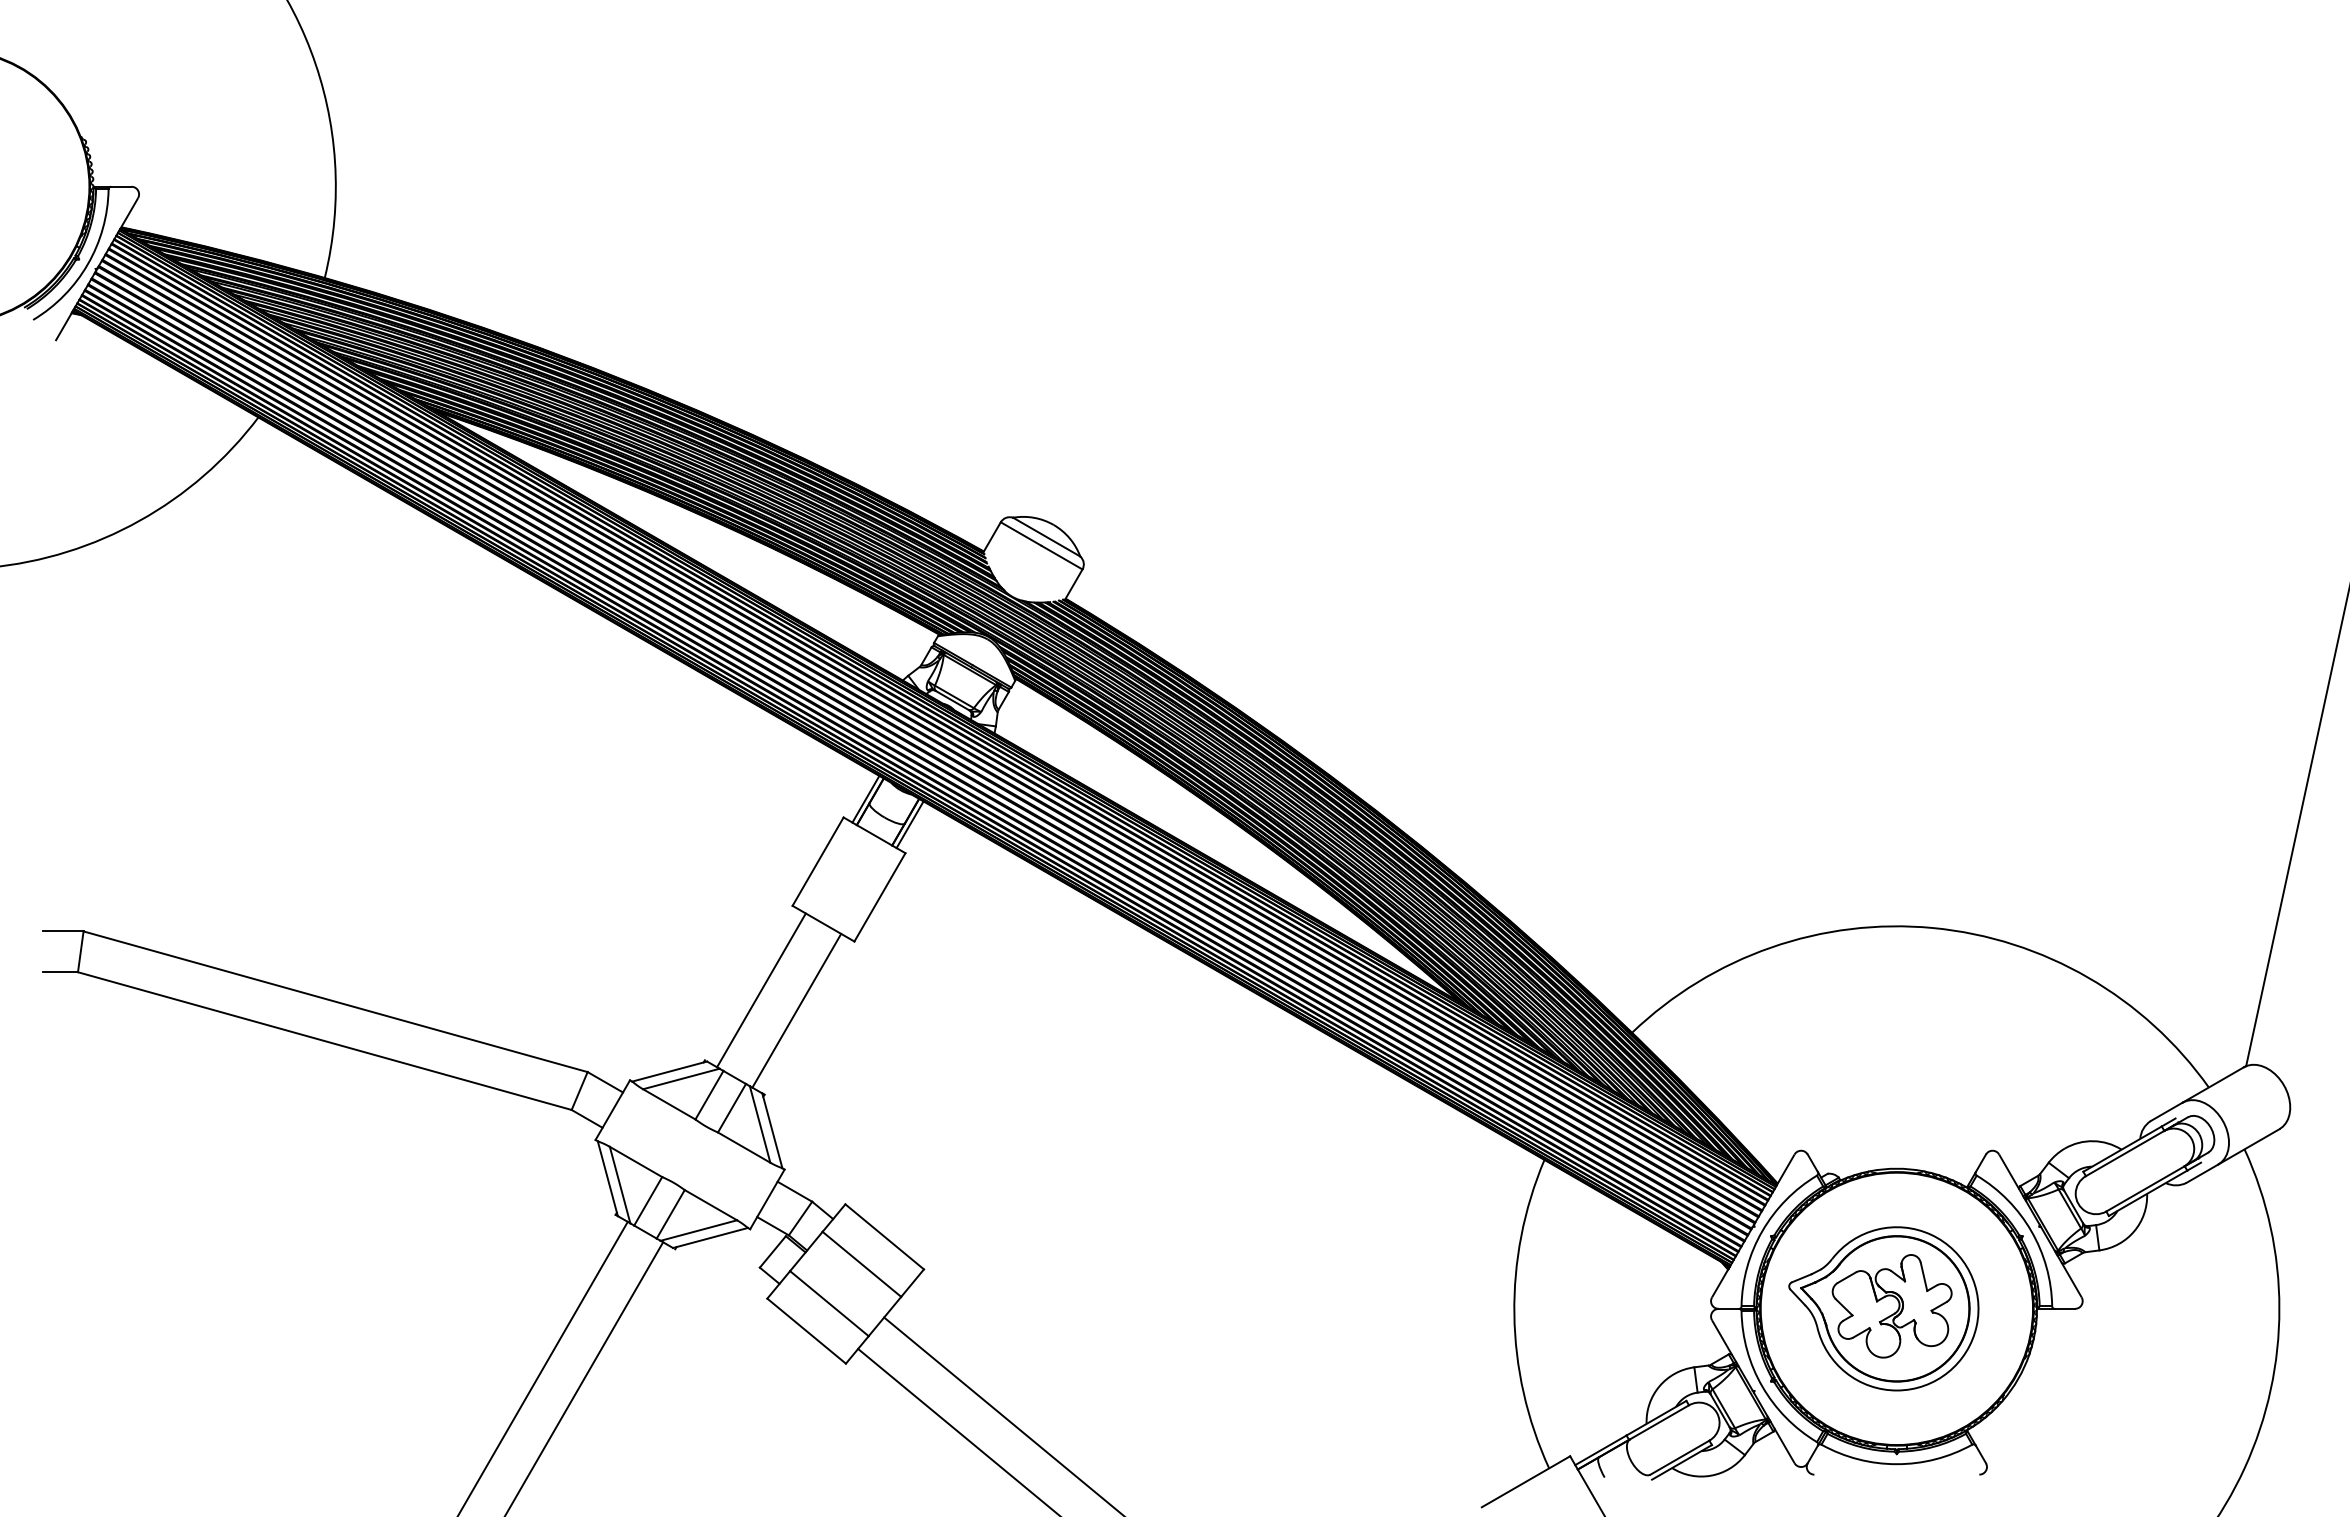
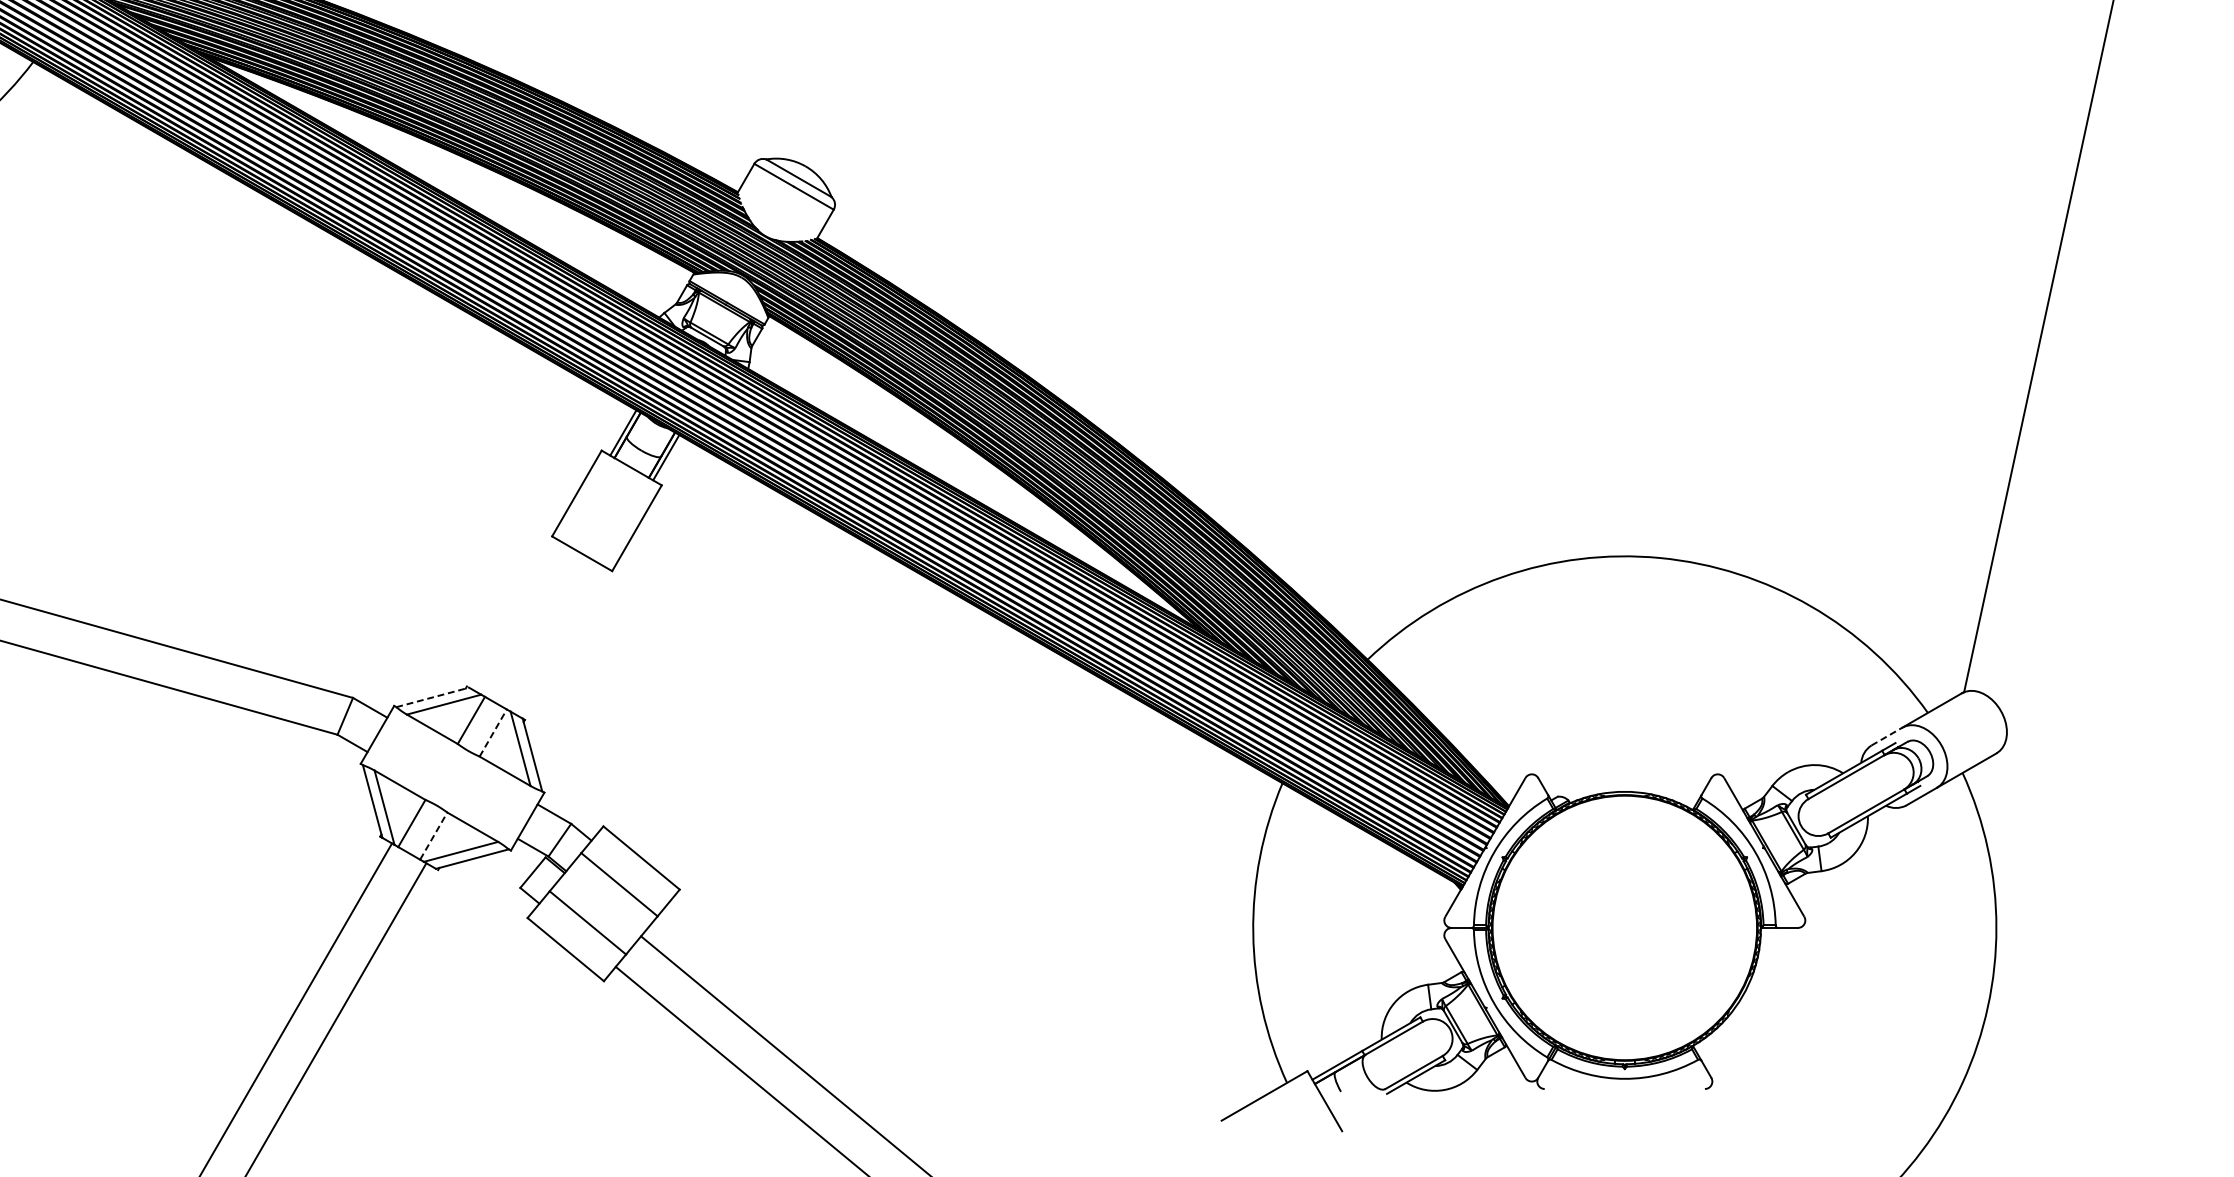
line: (761, 990) -> (521, 618), removed
line: (796, 1010) -> (555, 638), removed
line: (669, 1071) -> (432, 697), solid -> dashed
line: (732, 1107) -> (493, 732), solid -> dashed
line: (2167, 1111) -> (1887, 736), solid -> dashed
line: (670, 1213) -> (433, 835), solid -> dashed
part: (1883, 1308) -> (1611, 927), removed

